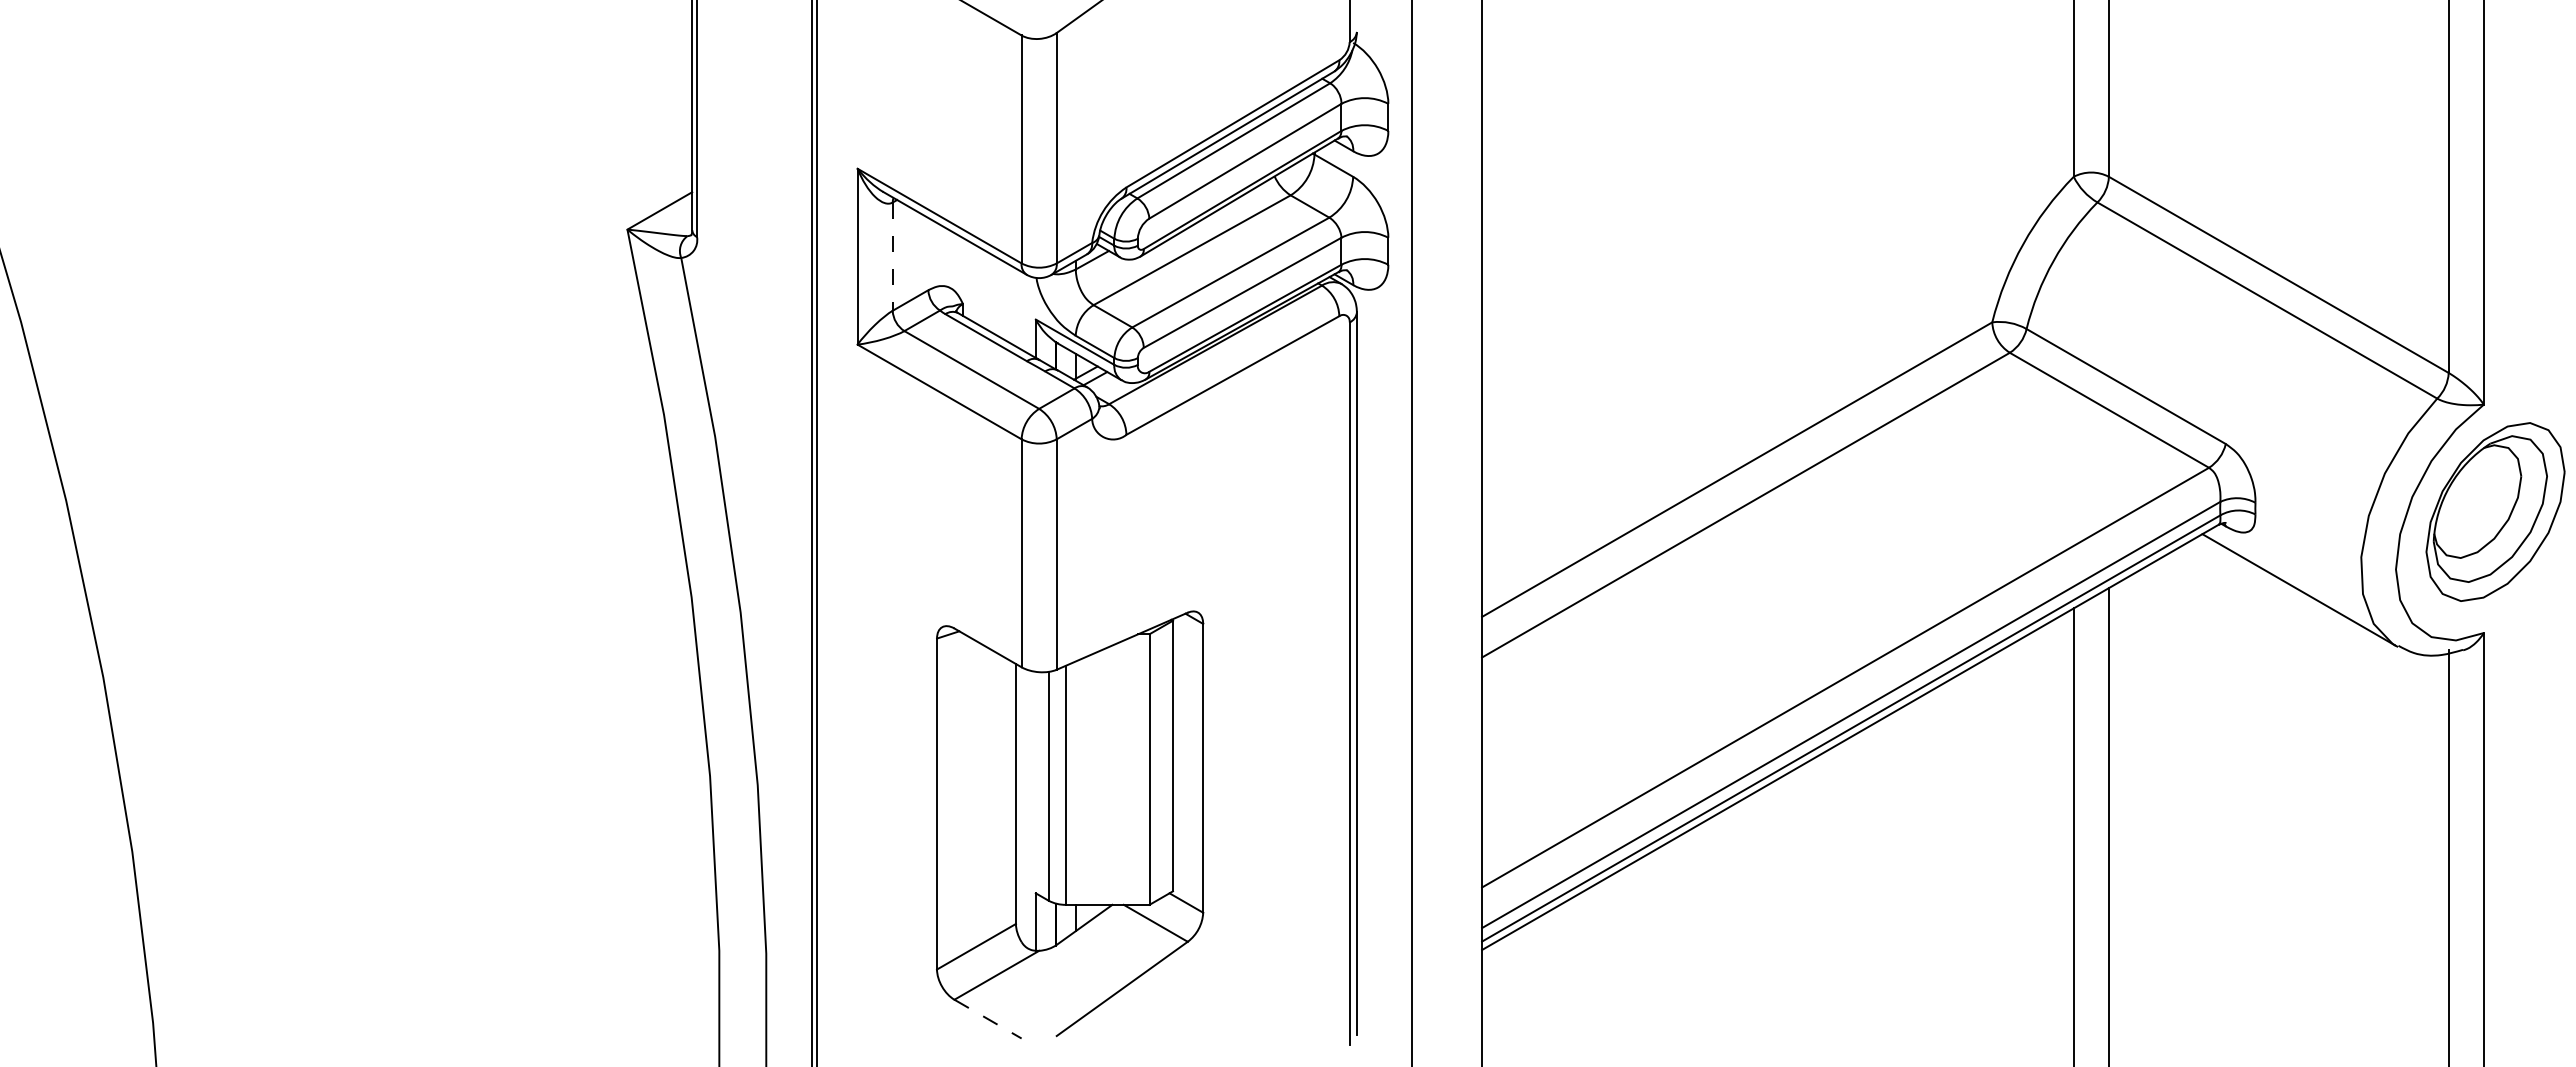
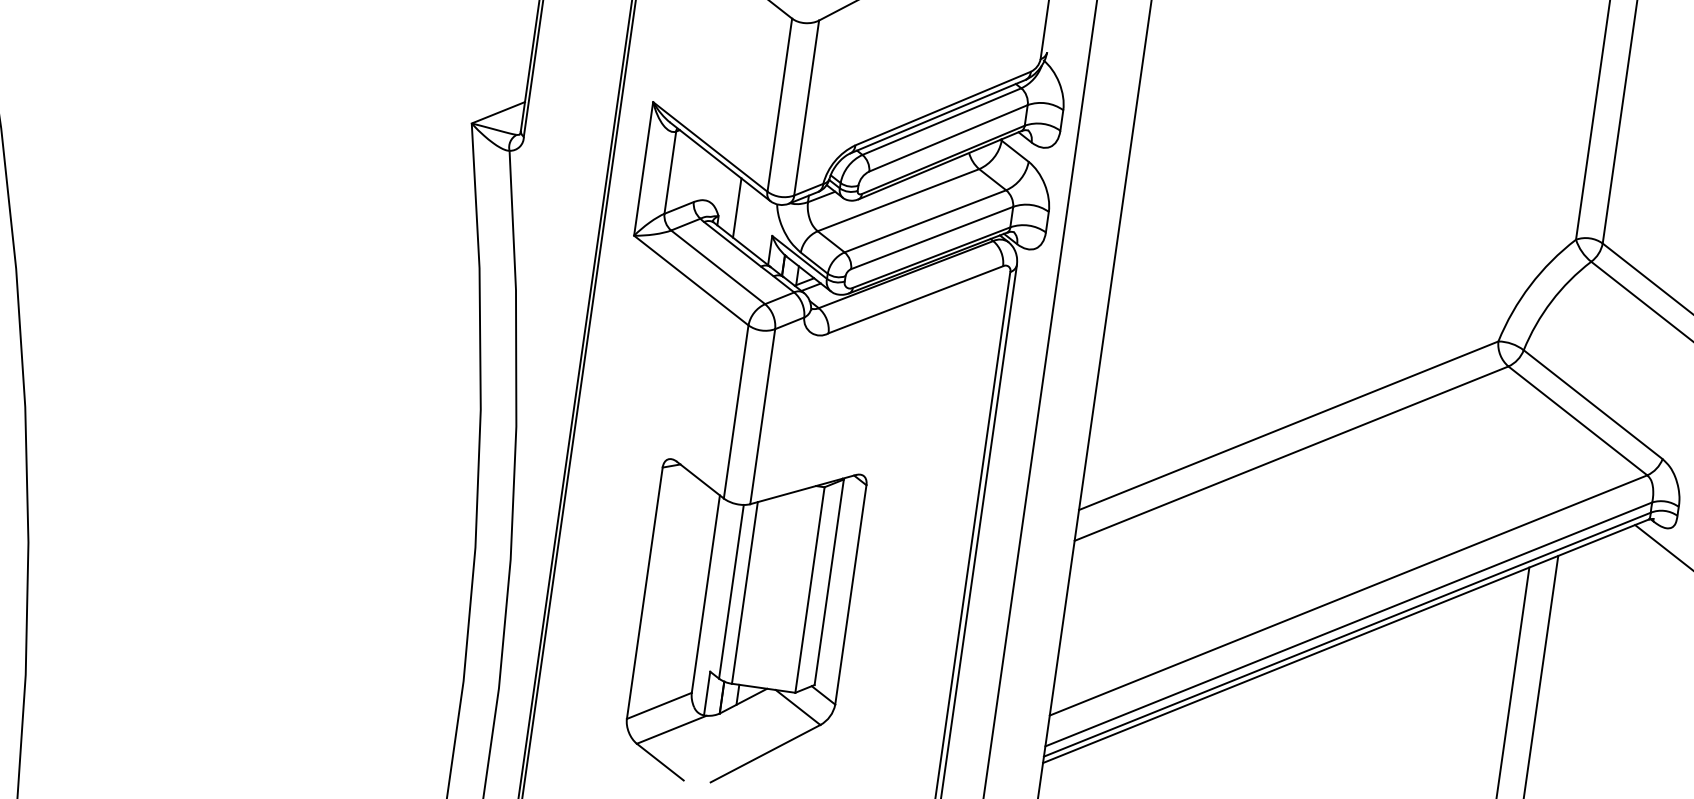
line: (892, 257) -> (670, 173), dashed -> solid
line: (985, 289) -> (737, 207), added
line: (988, 1019) -> (660, 762), dashed -> solid

